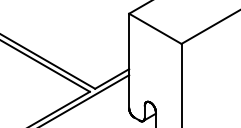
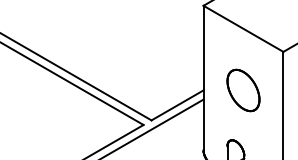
part: (154, 68) -> (242, 89), added

